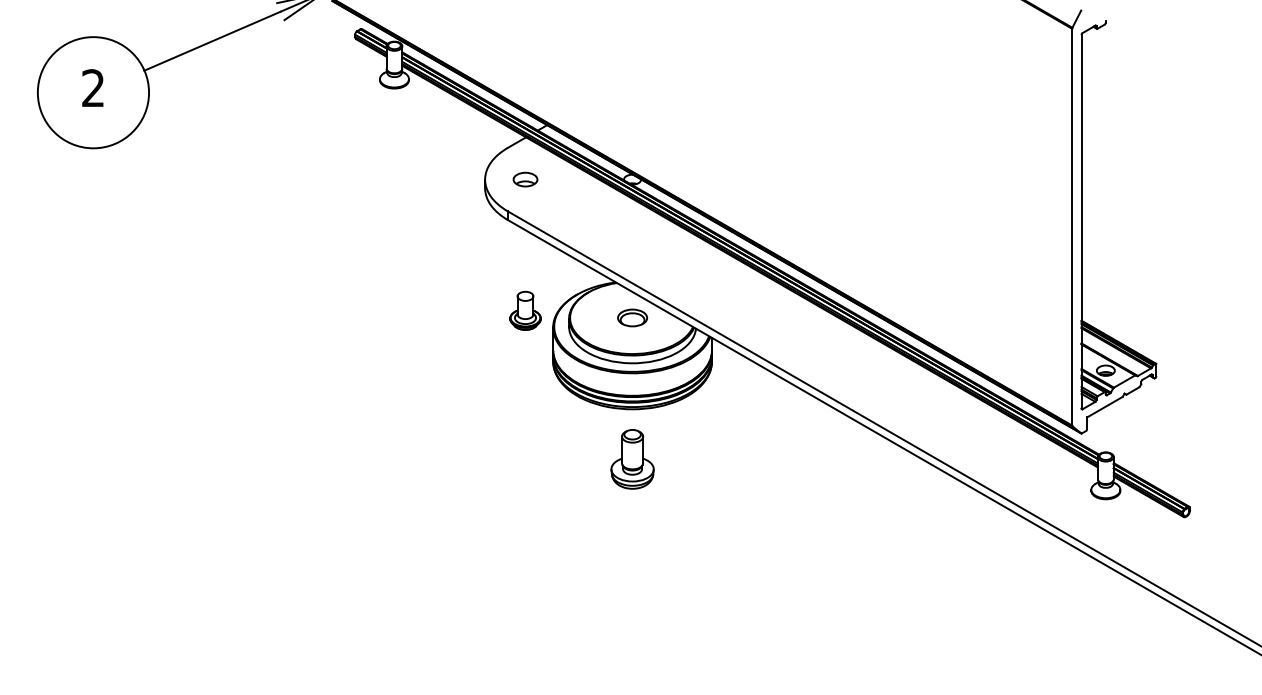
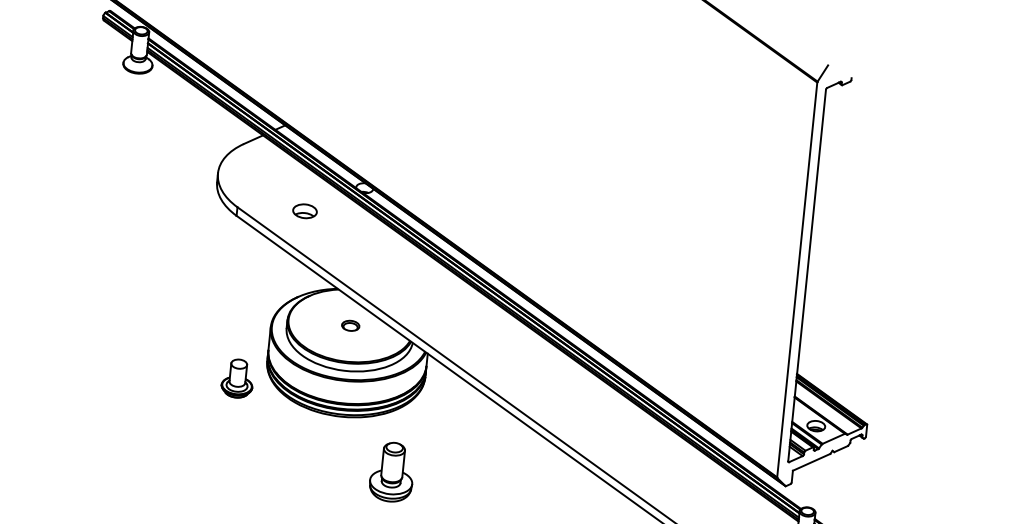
part: (525, 179) -> (305, 211), moved
part: (525, 310) -> (237, 378), moved
part: (632, 317) -> (350, 325), size x0.6
part: (632, 459) -> (392, 472), moved

